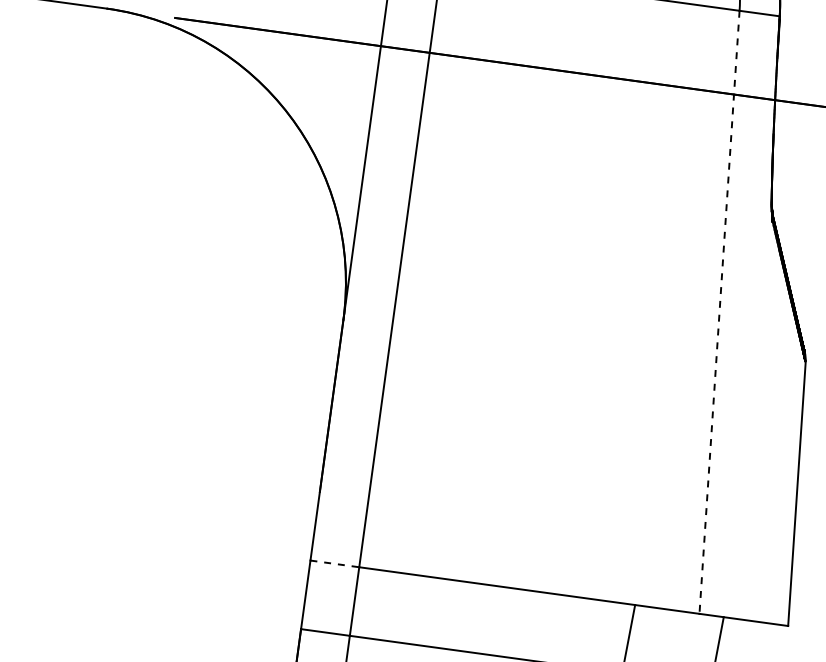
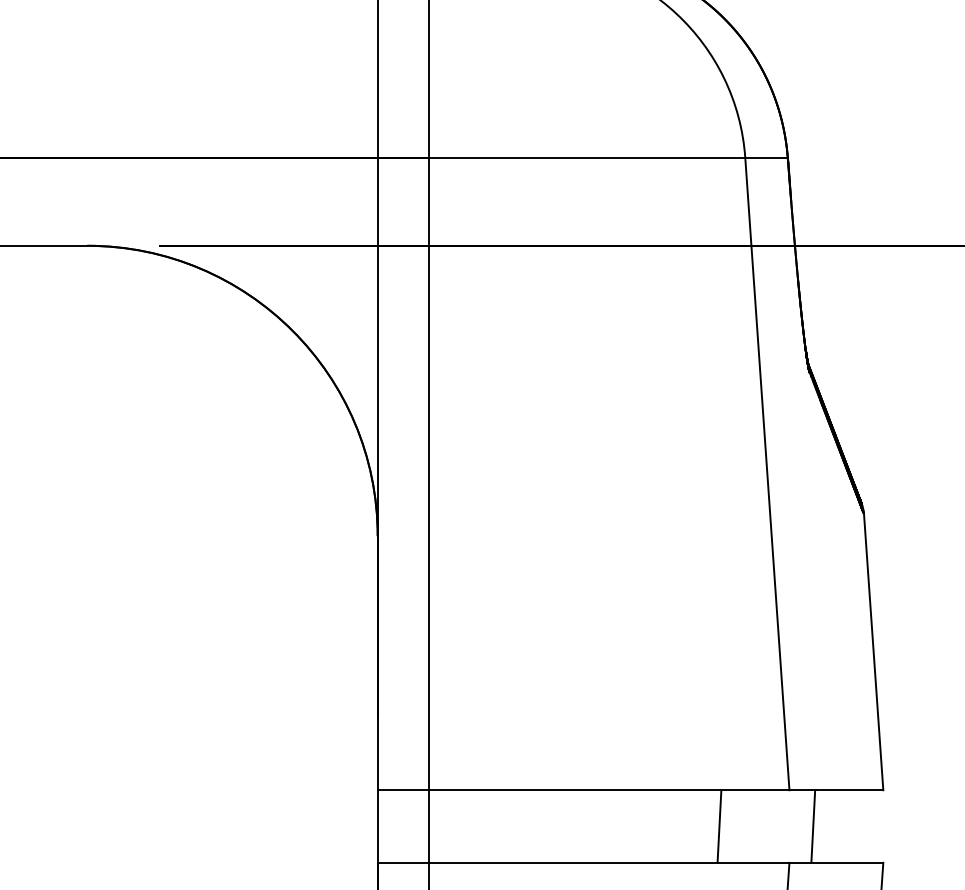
line: (719, 312) -> (767, 474), dashed -> solid
line: (334, 564) -> (403, 790), dashed -> solid

